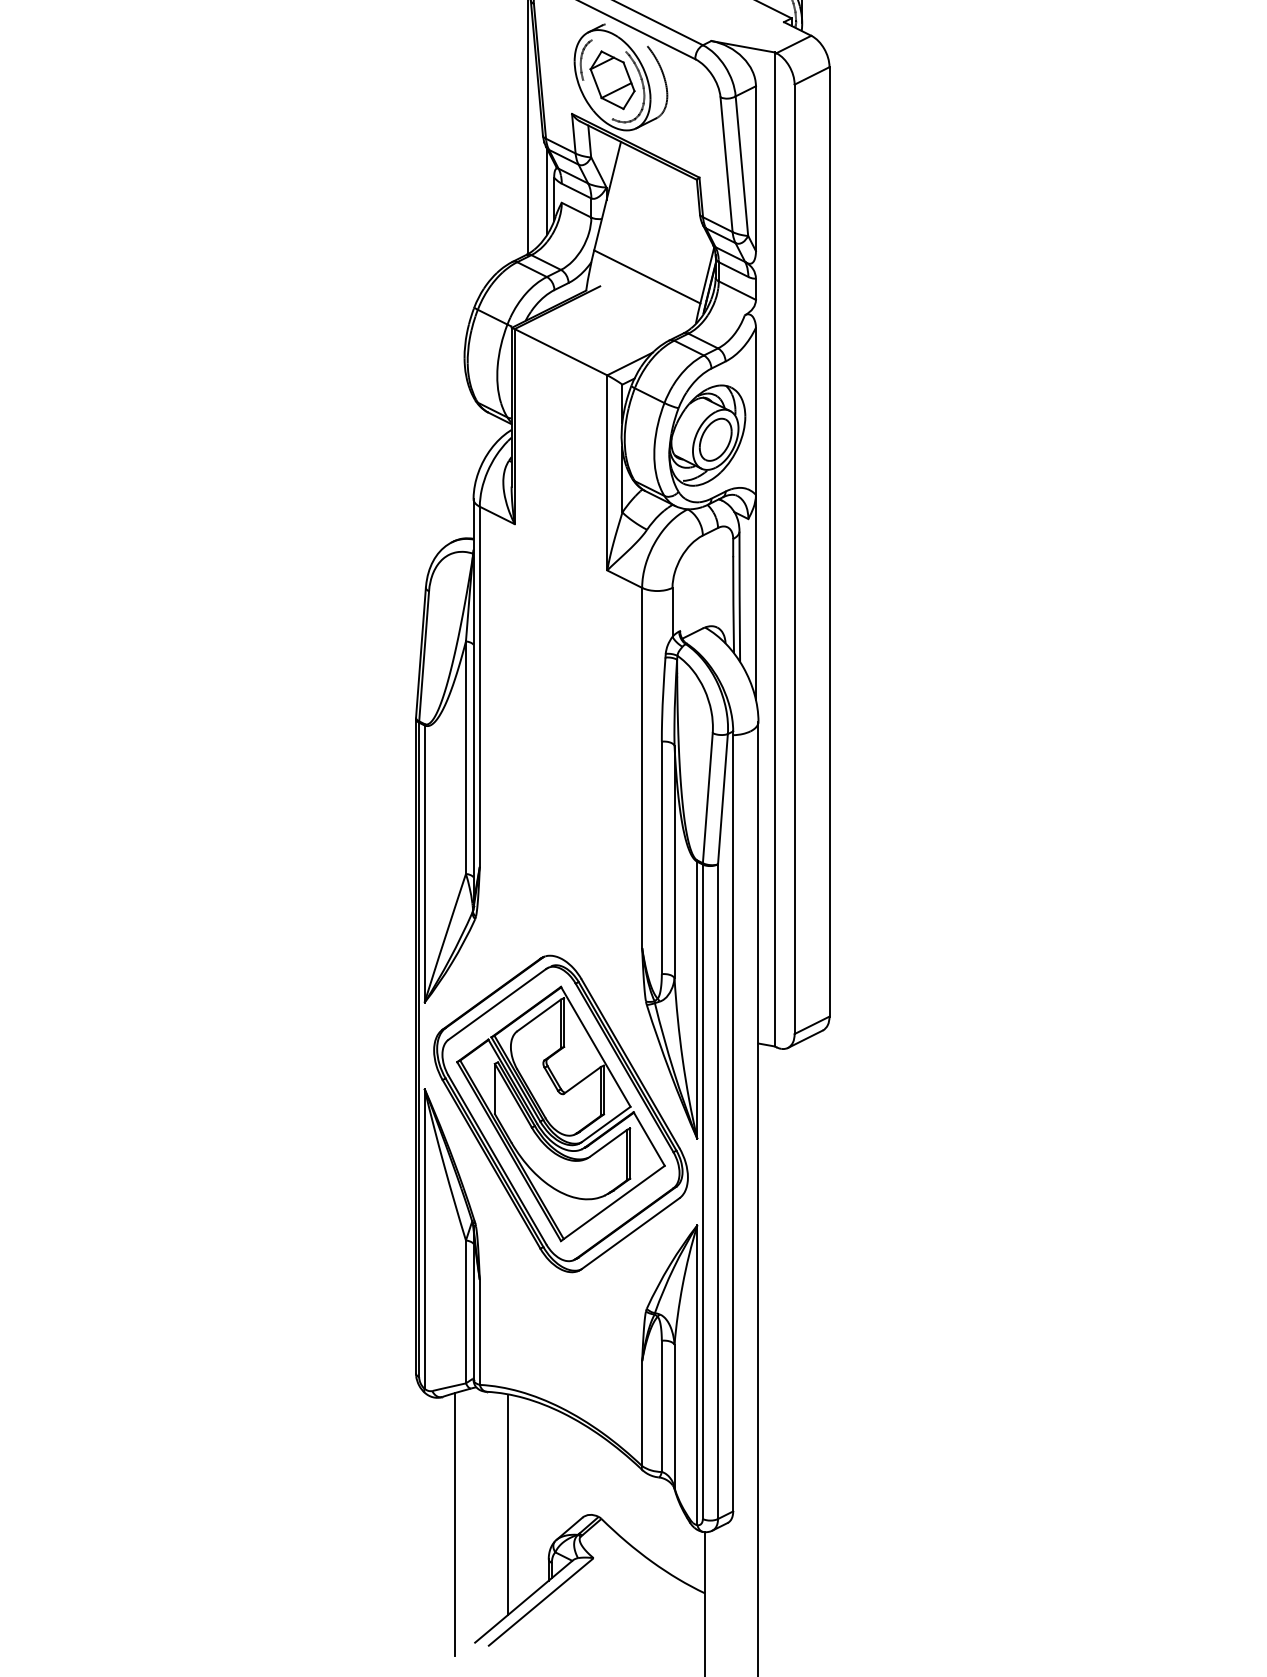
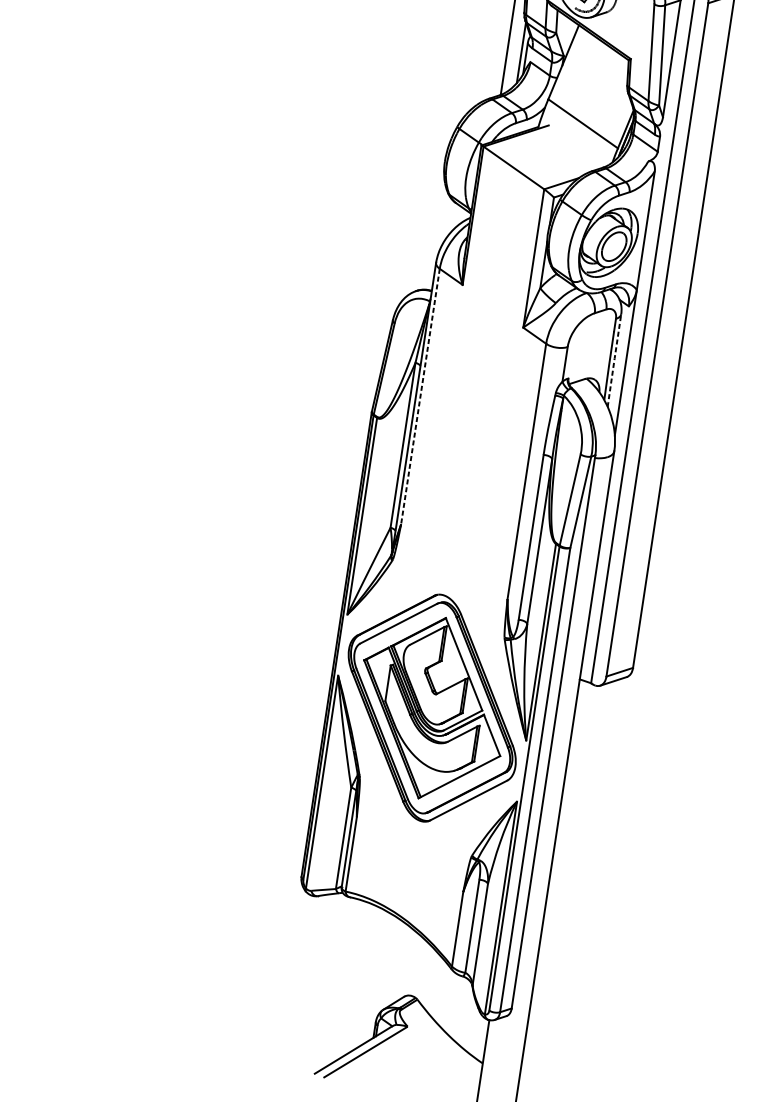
line: (739, 596) -> (614, 360), solid -> dashed
line: (479, 687) -> (420, 396), solid -> dashed
line: (508, 1504) -> (353, 979), removed
line: (454, 1524) -> (312, 987), removed

